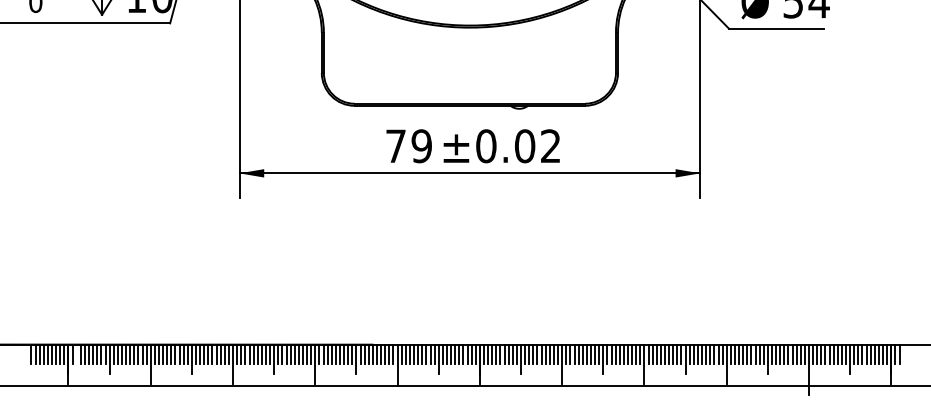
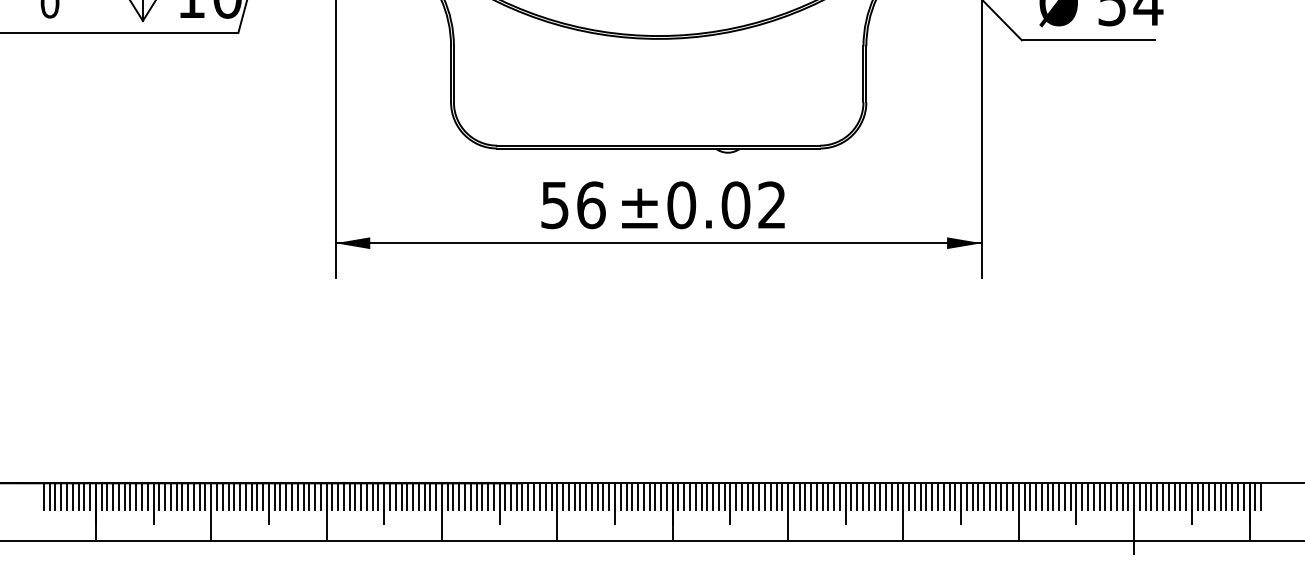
text: (409, 146) -> (573, 205), 79 -> 56
line: (76, 353) -> (107, 496), added

